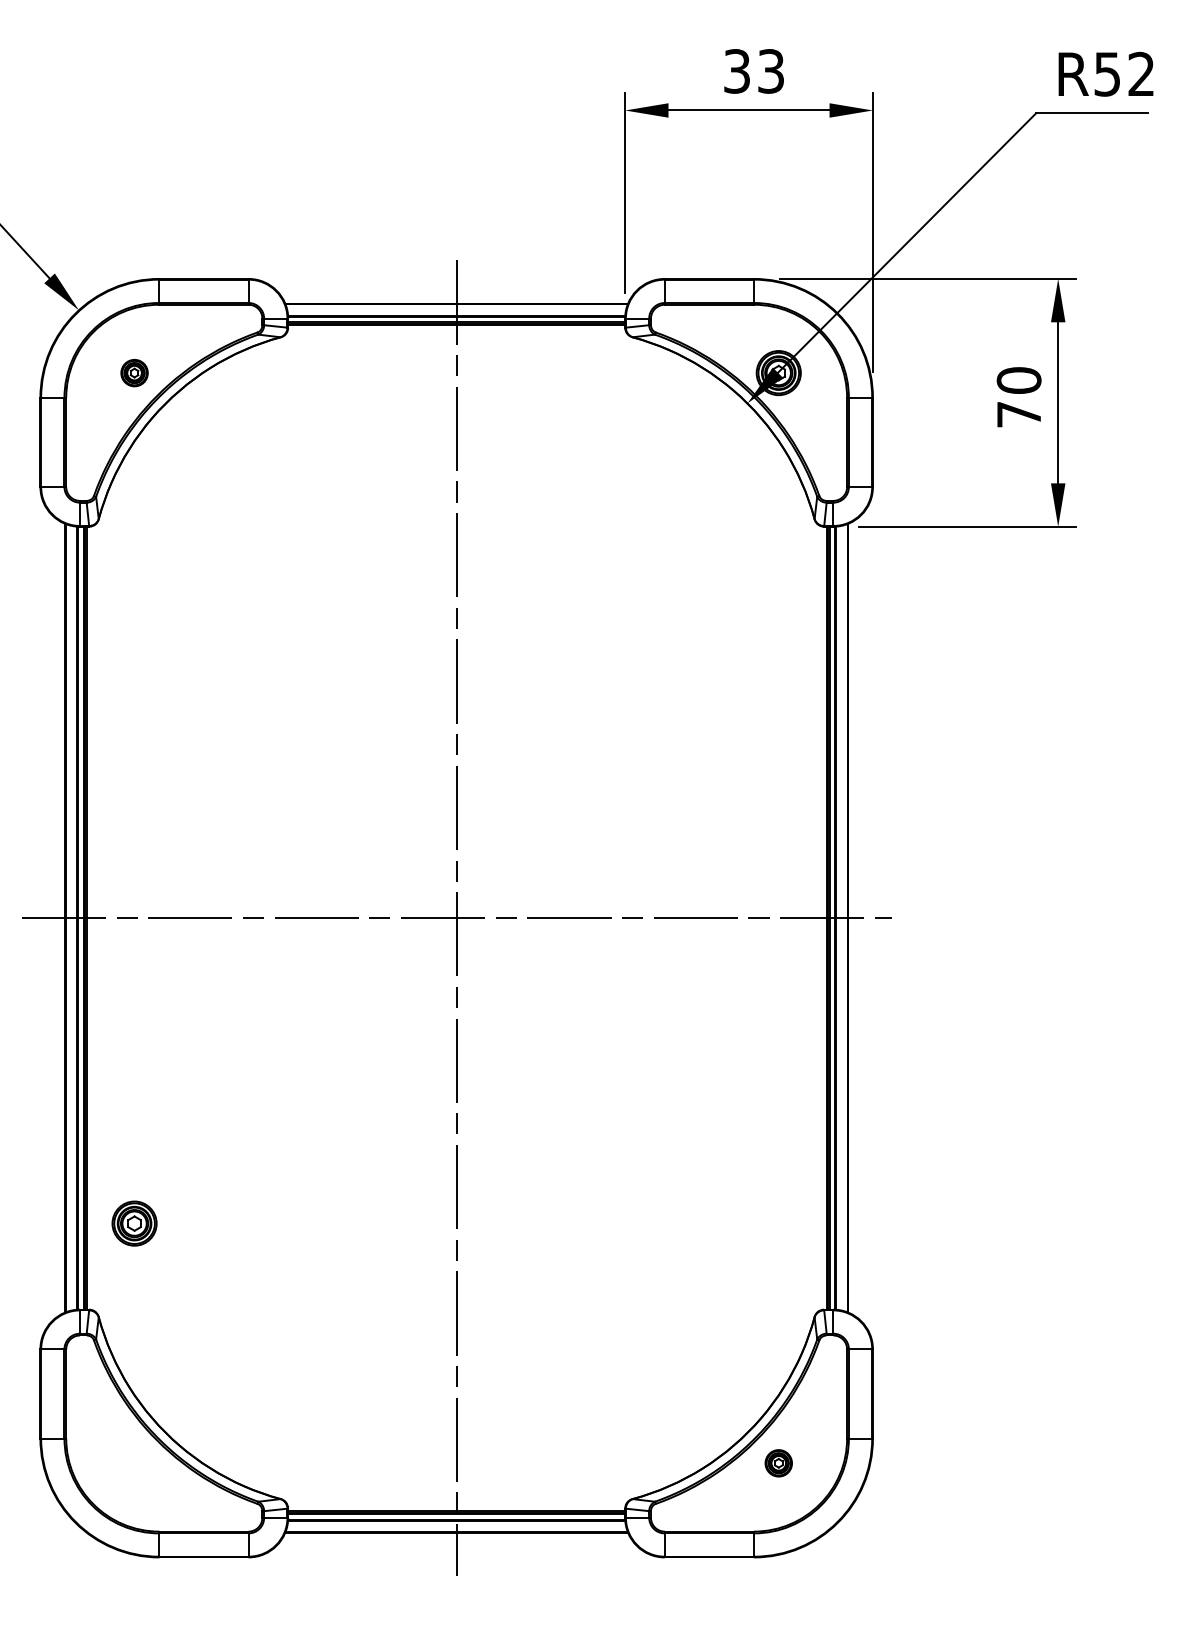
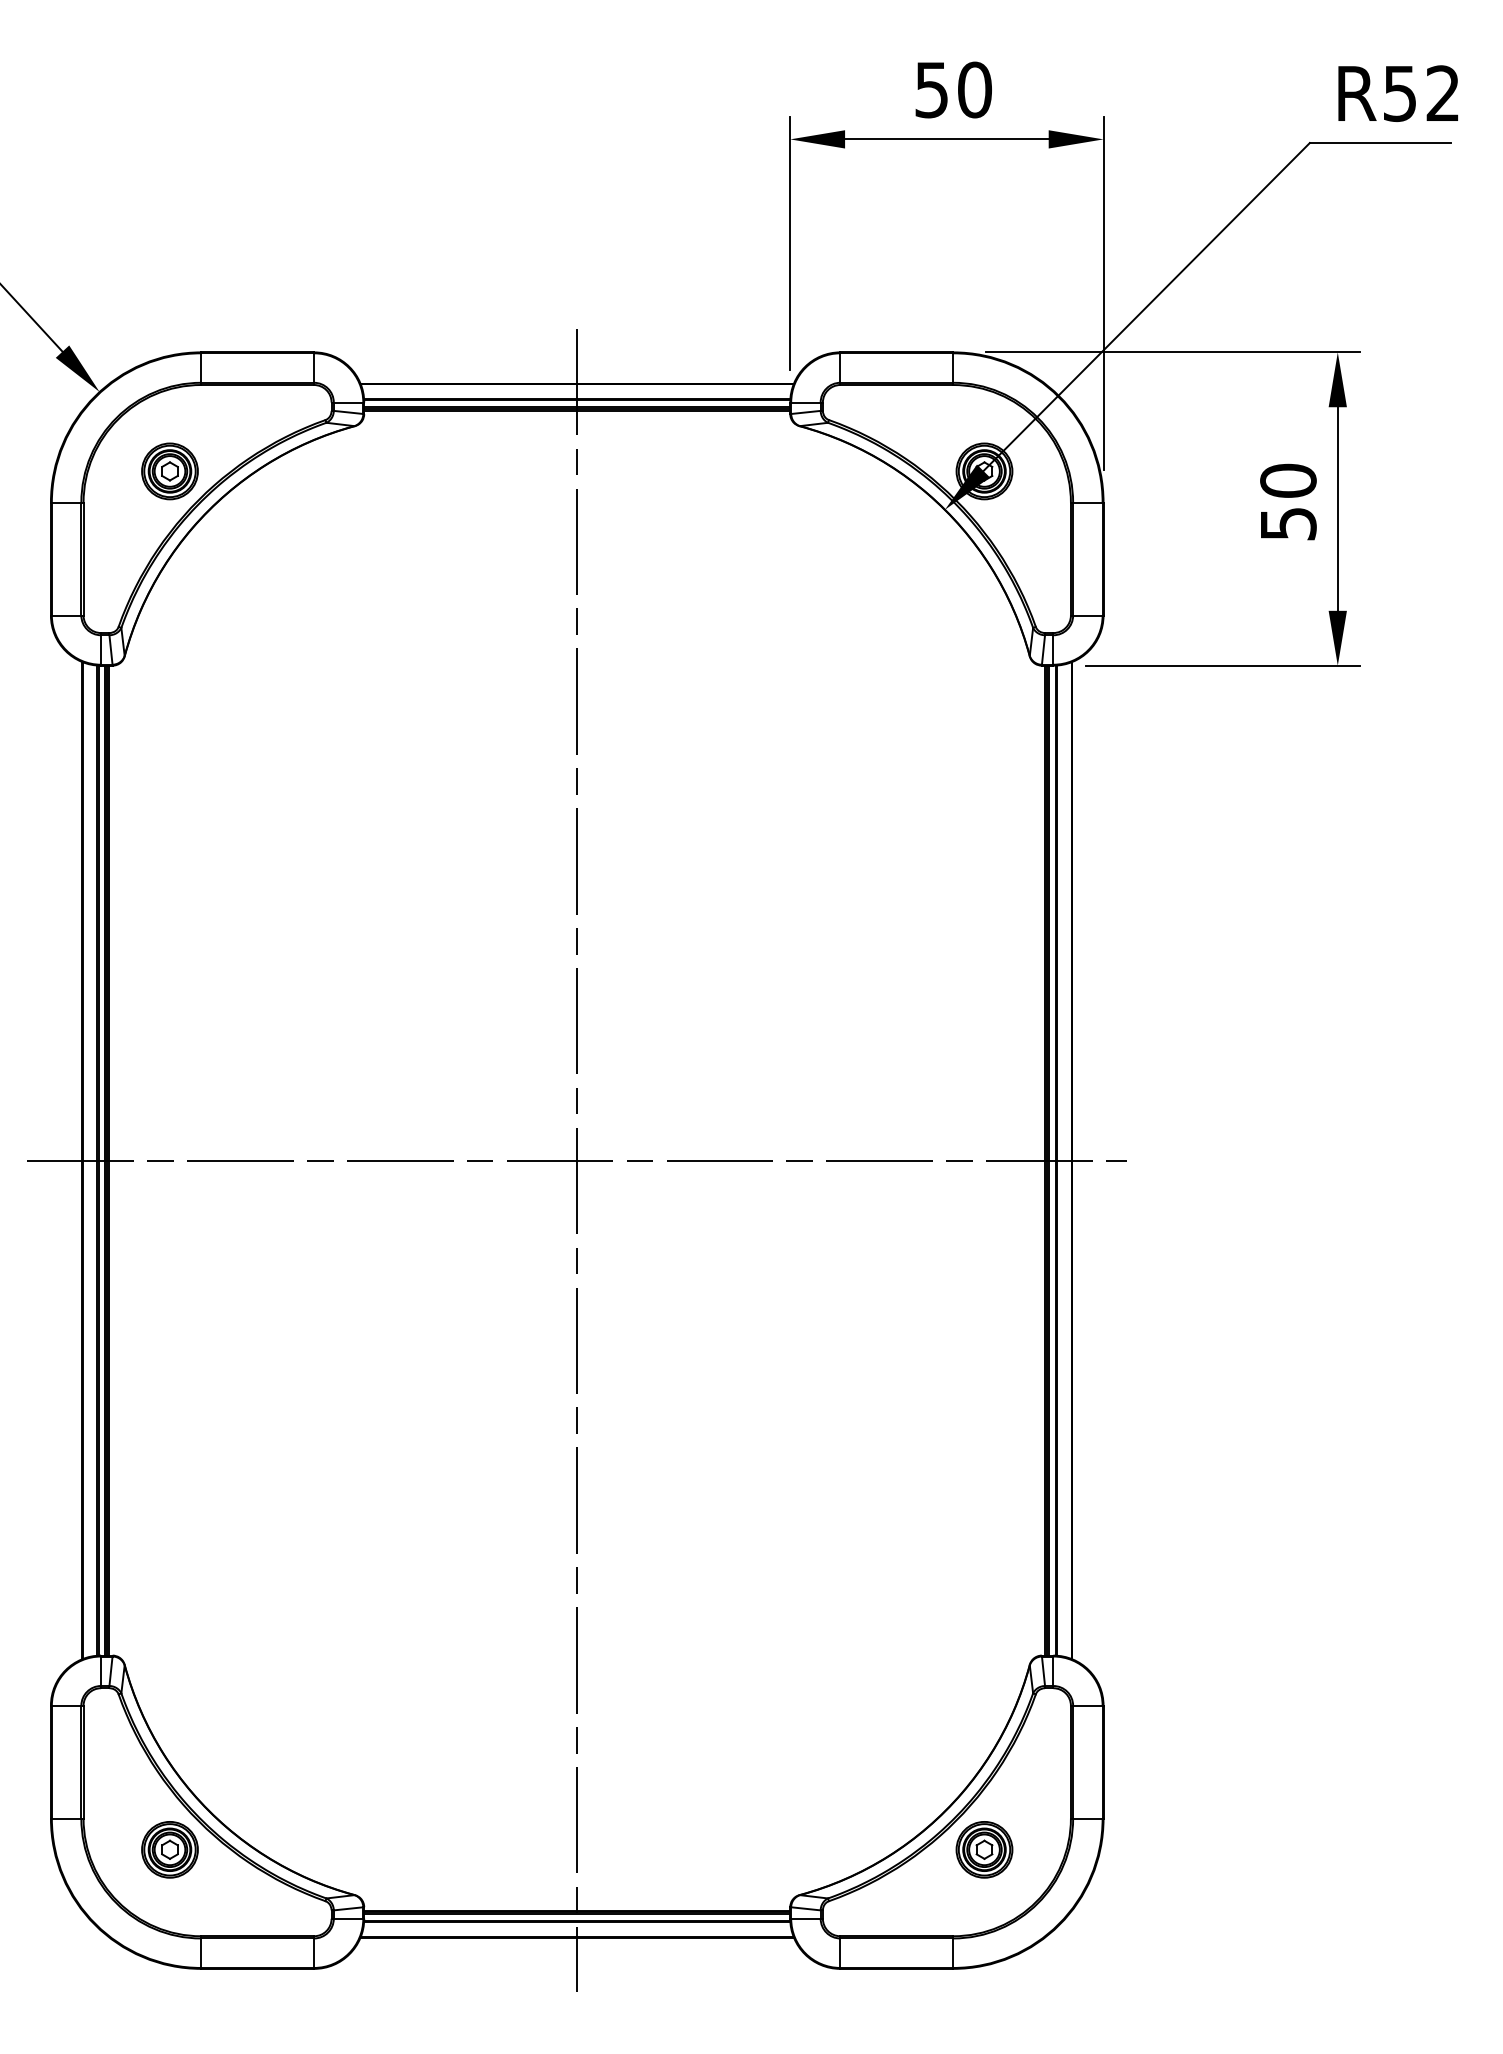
text: (754, 71) -> (953, 89), 33 -> 50
part: (134, 373) -> (169, 471), size x1.67
text: (1019, 415) -> (1288, 524), 70 -> 50
part: (134, 1223) -> (169, 1849), moved
part: (778, 1463) -> (984, 1849), size x1.67

